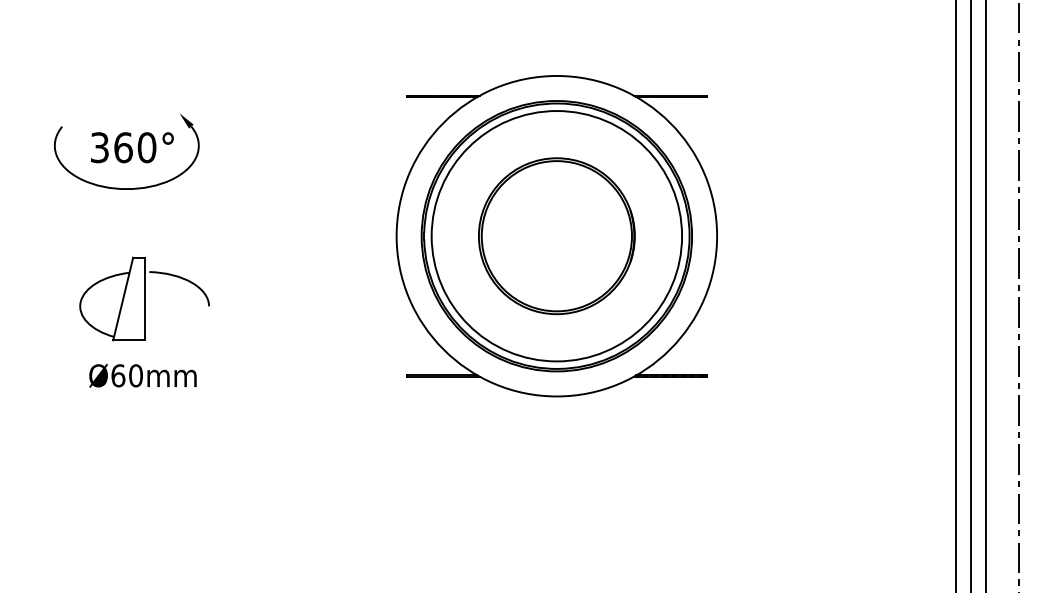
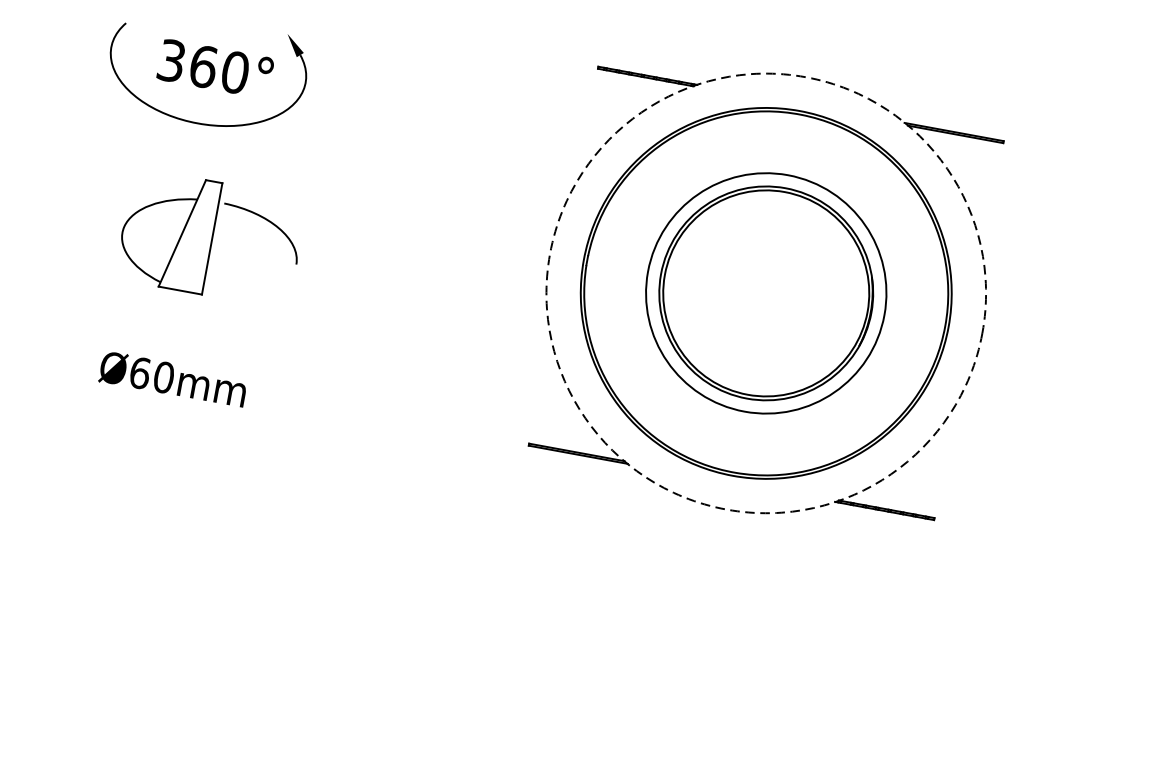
circle: (556, 235) -> (765, 292), solid -> dashed
circle: (556, 236) -> (765, 293), size x0.7
part: (144, 298) -> (211, 237), moved

